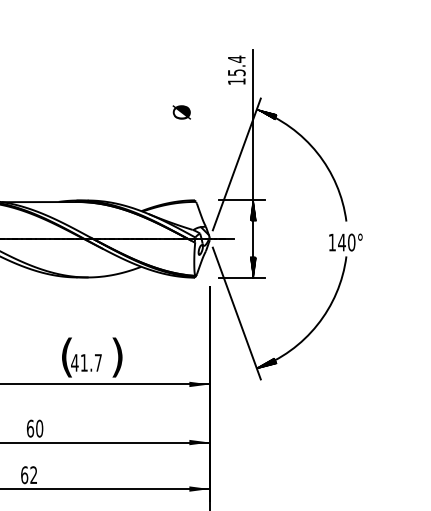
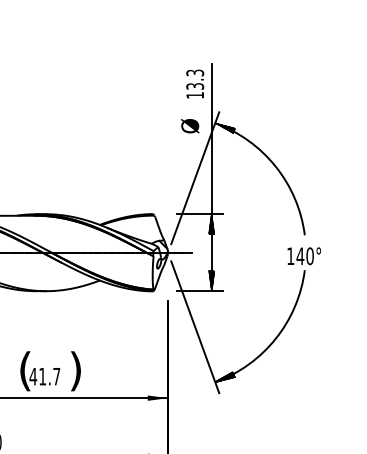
text: (236, 65) -> (194, 79), 15.4 -> 13.3
text: (181, 112) -> (189, 126), moved

